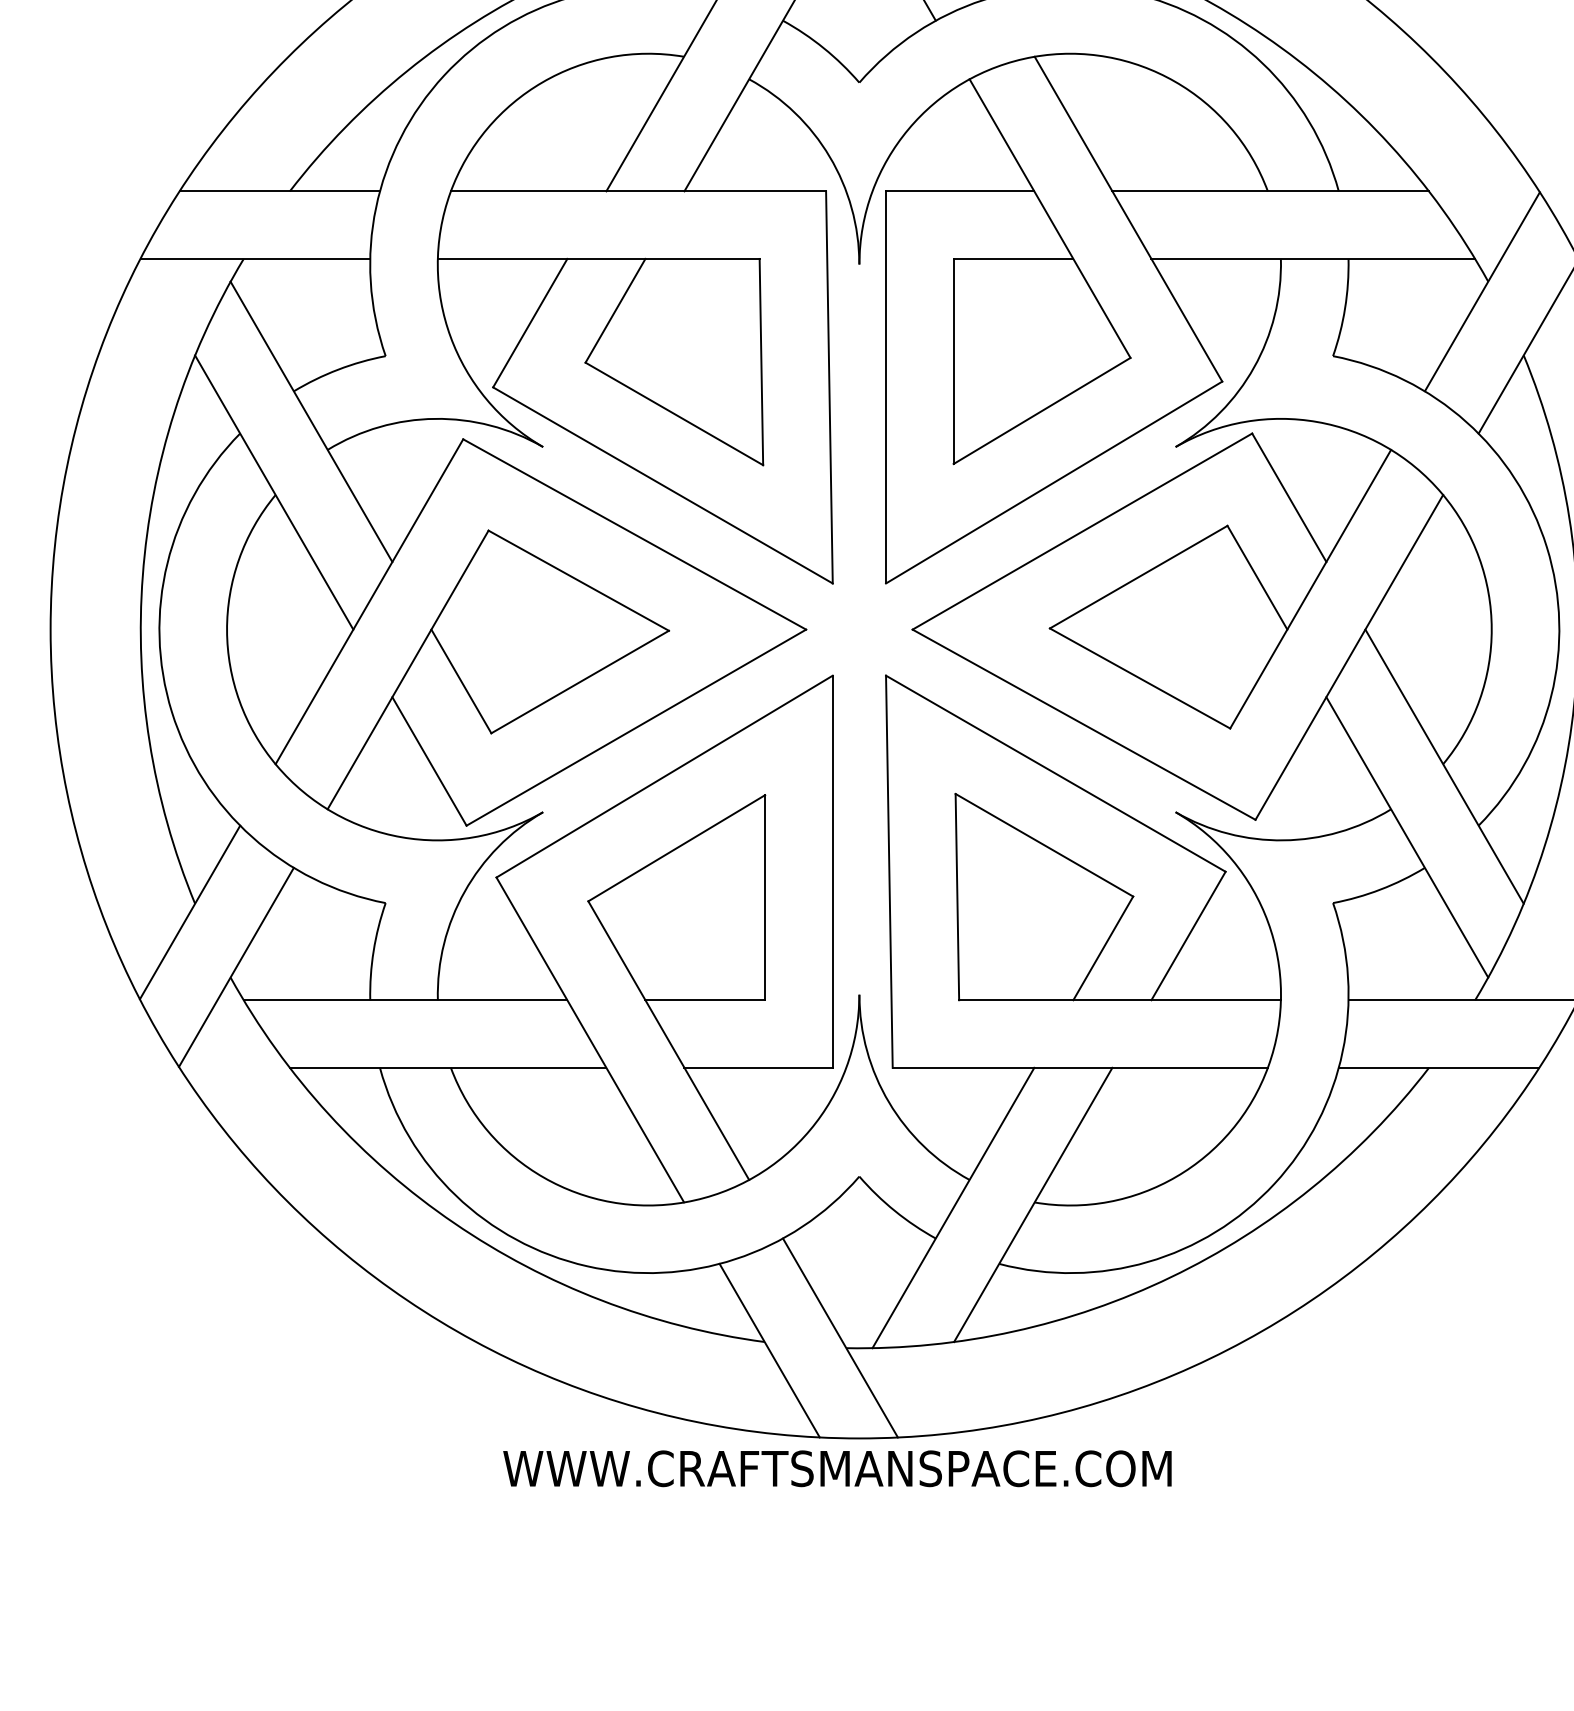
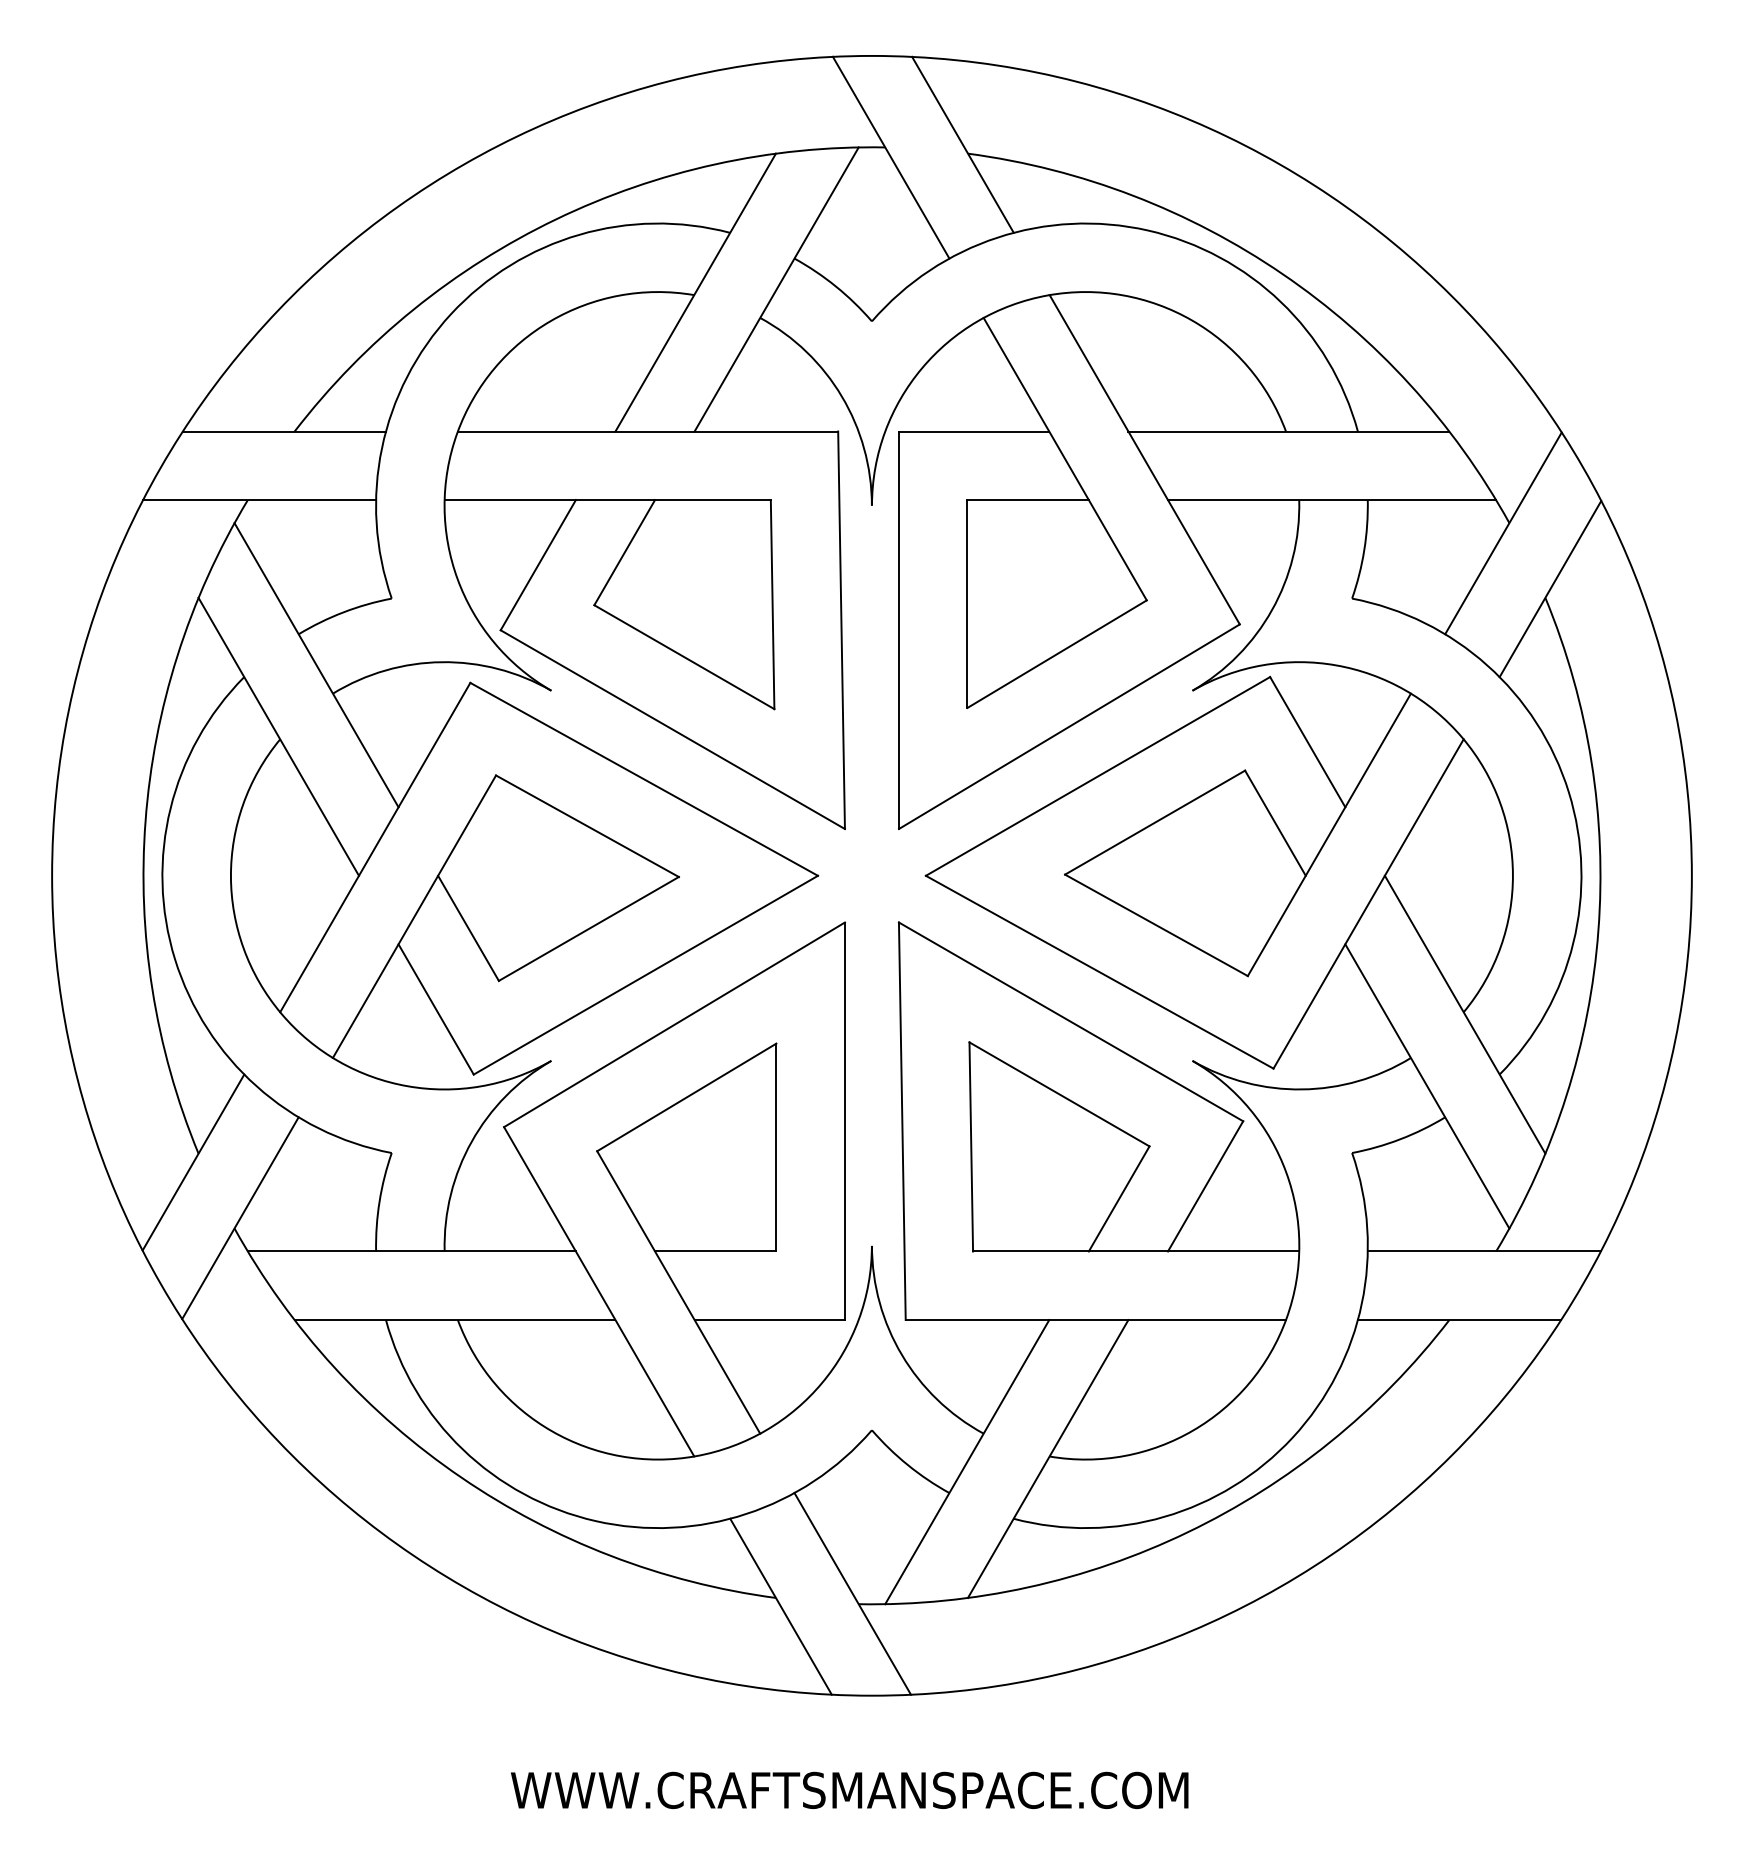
text: (837, 1468) -> (849, 1790), moved

